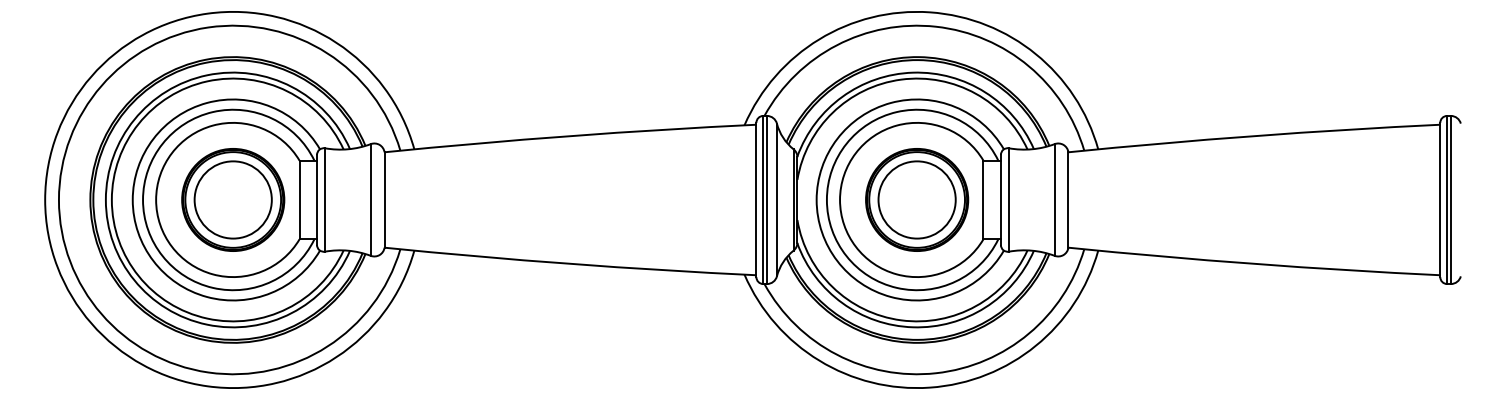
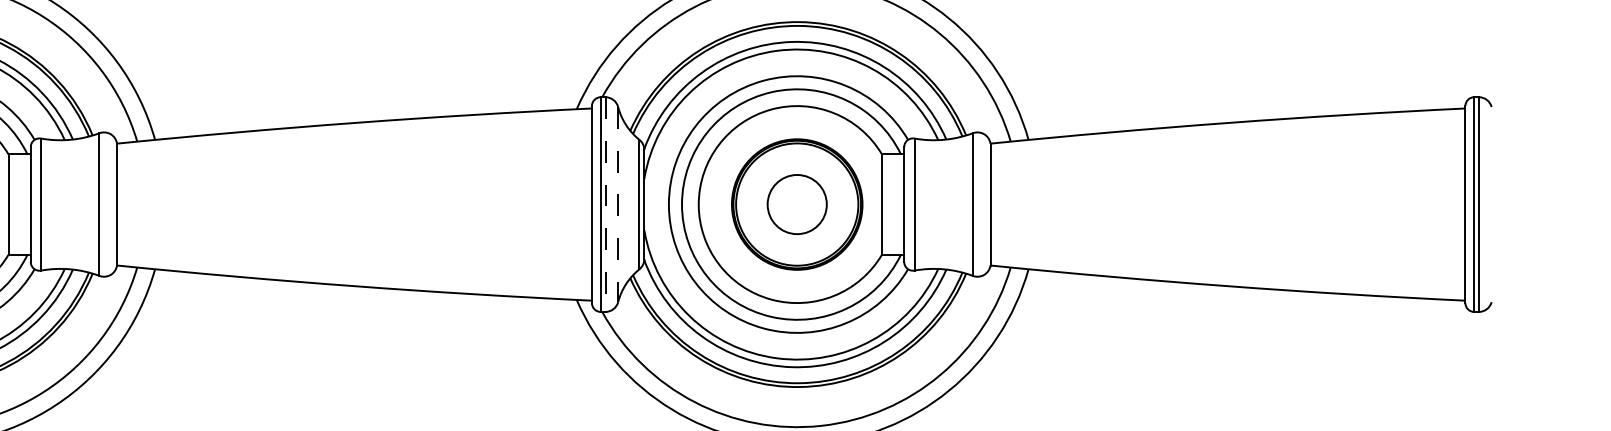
circle: (916, 199) -> (796, 203), size x0.6
line: (767, 200) -> (606, 205), solid -> dashed
line: (776, 200) -> (617, 205), solid -> dashed

